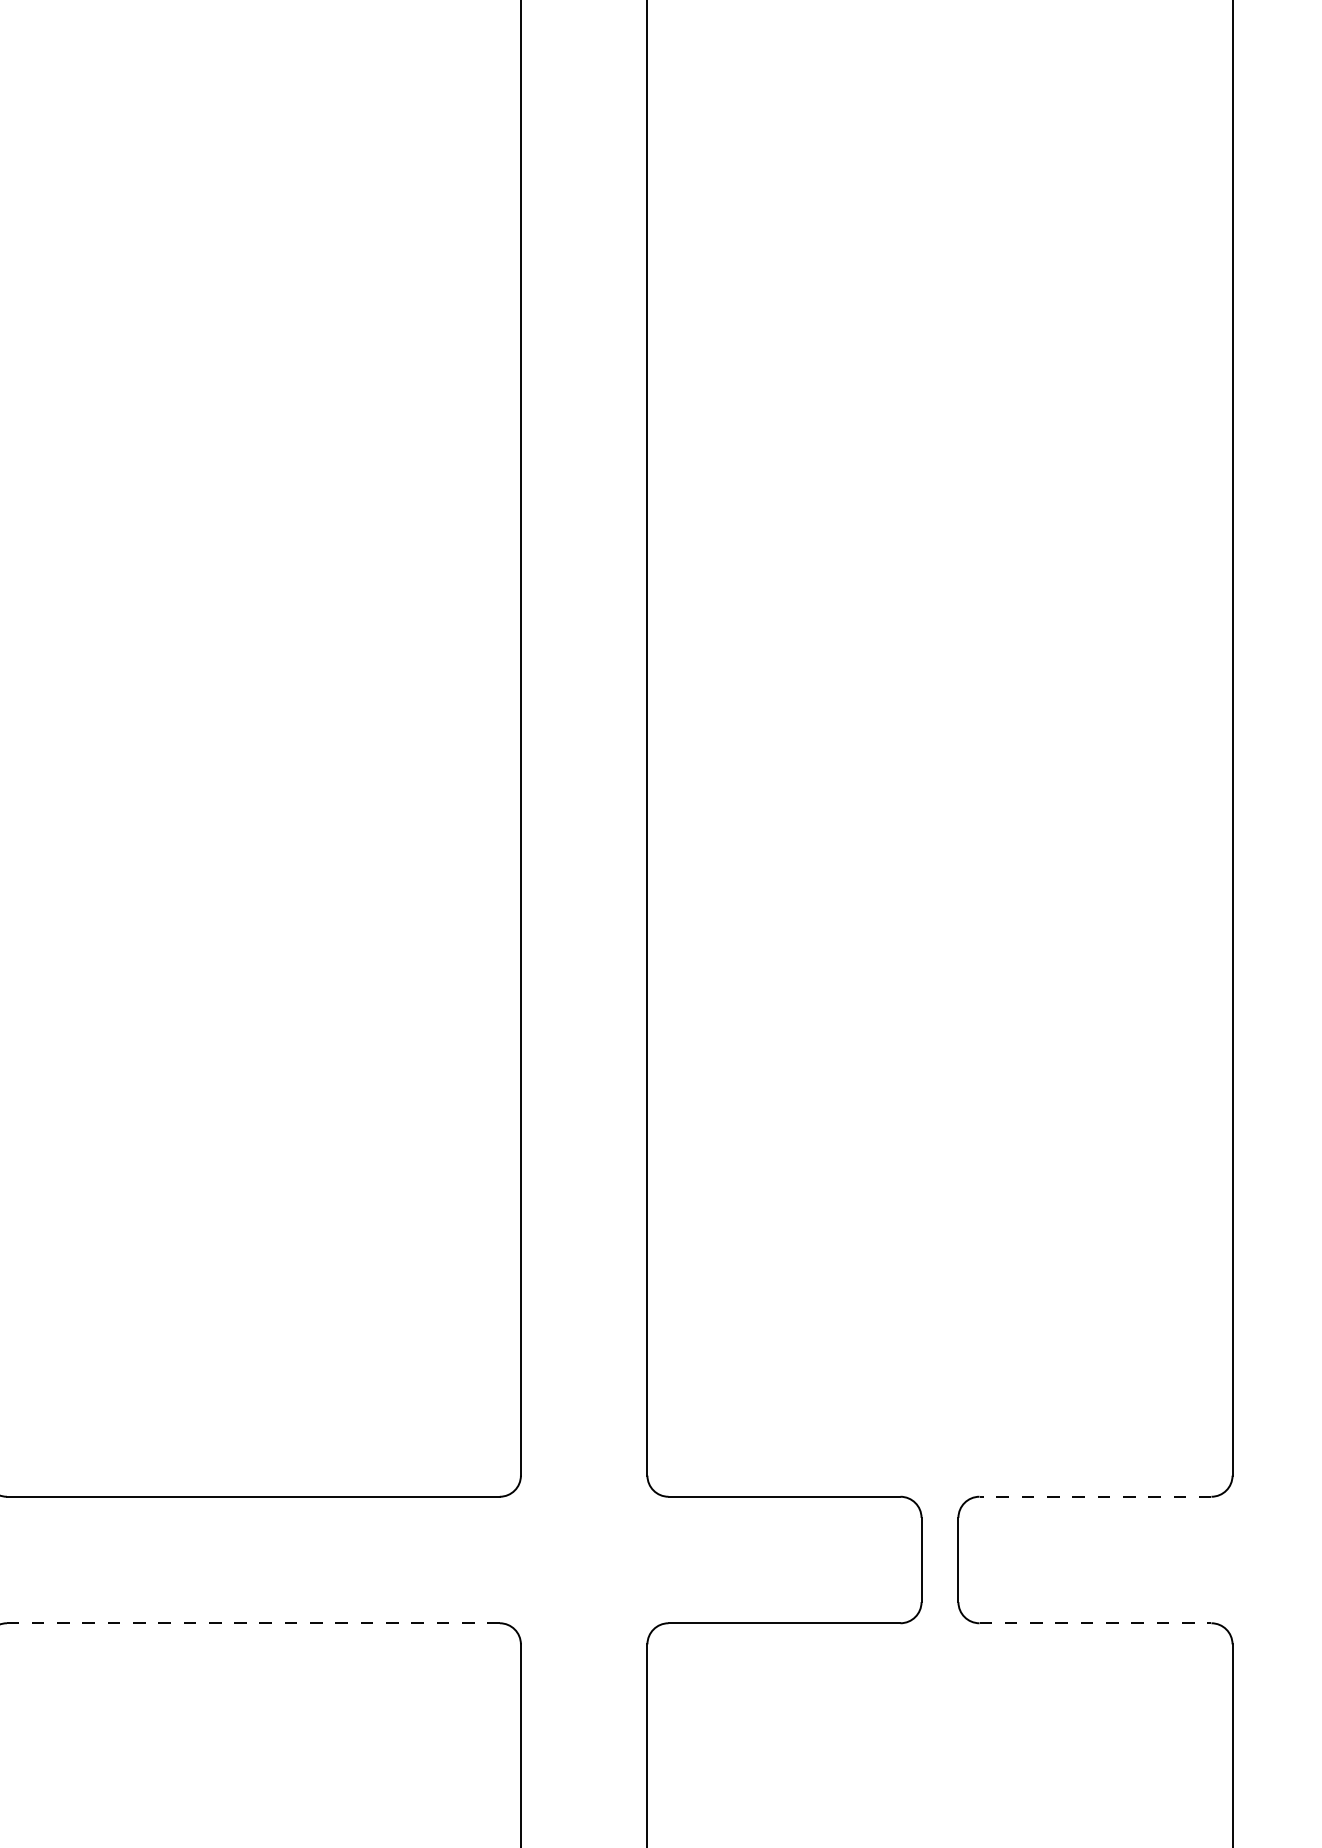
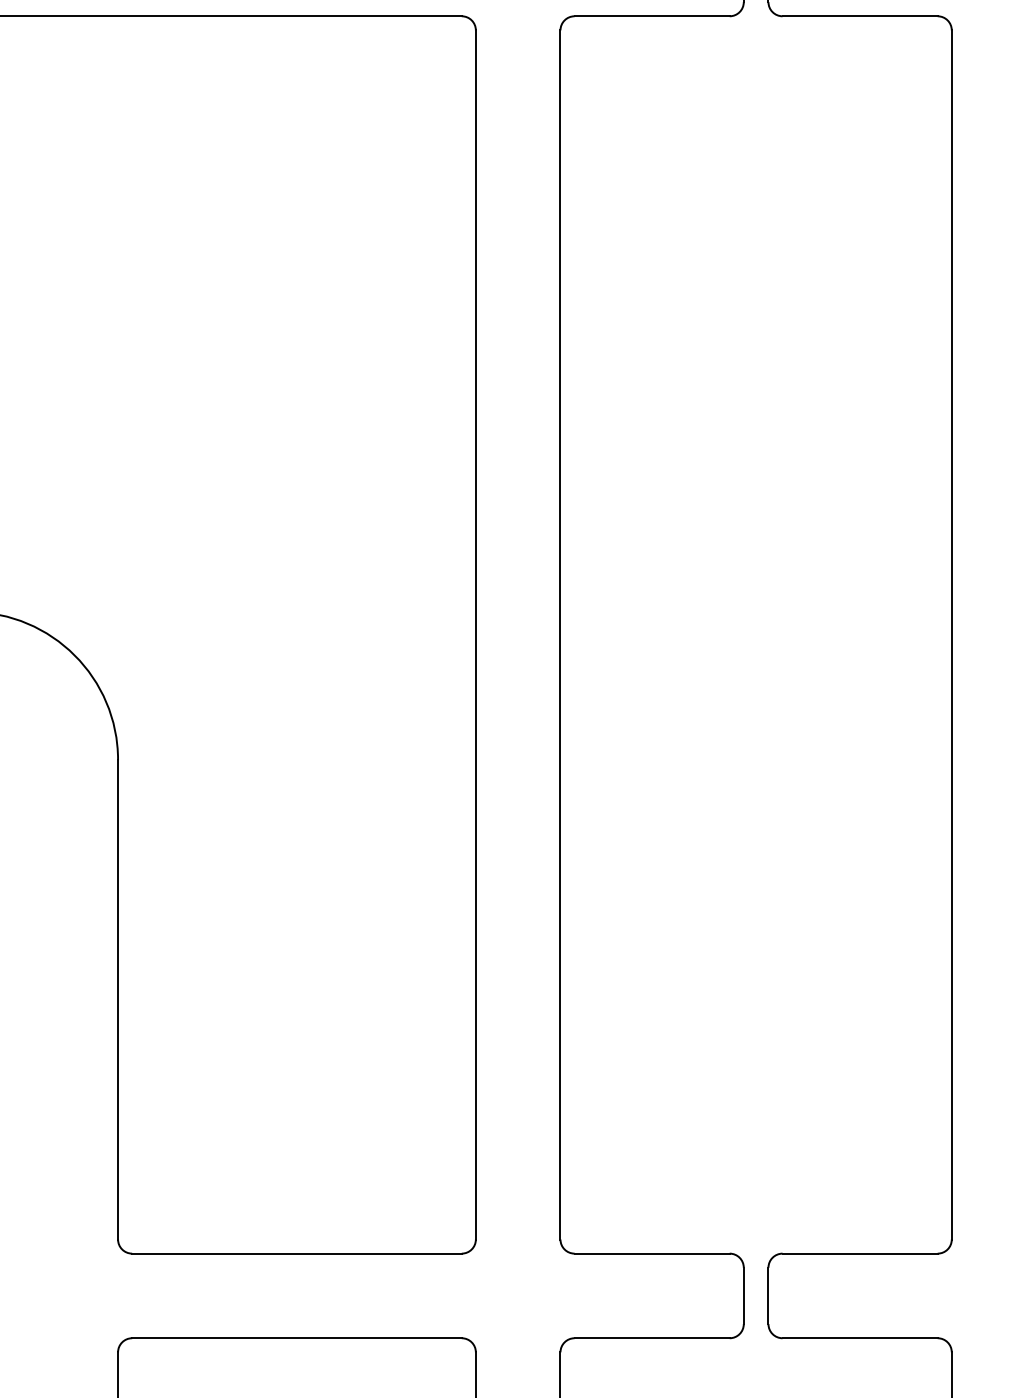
line: (1096, 1496) -> (860, 1253), dashed -> solid
line: (252, 1623) -> (296, 1338), dashed -> solid
line: (1096, 1623) -> (860, 1338), dashed -> solid

